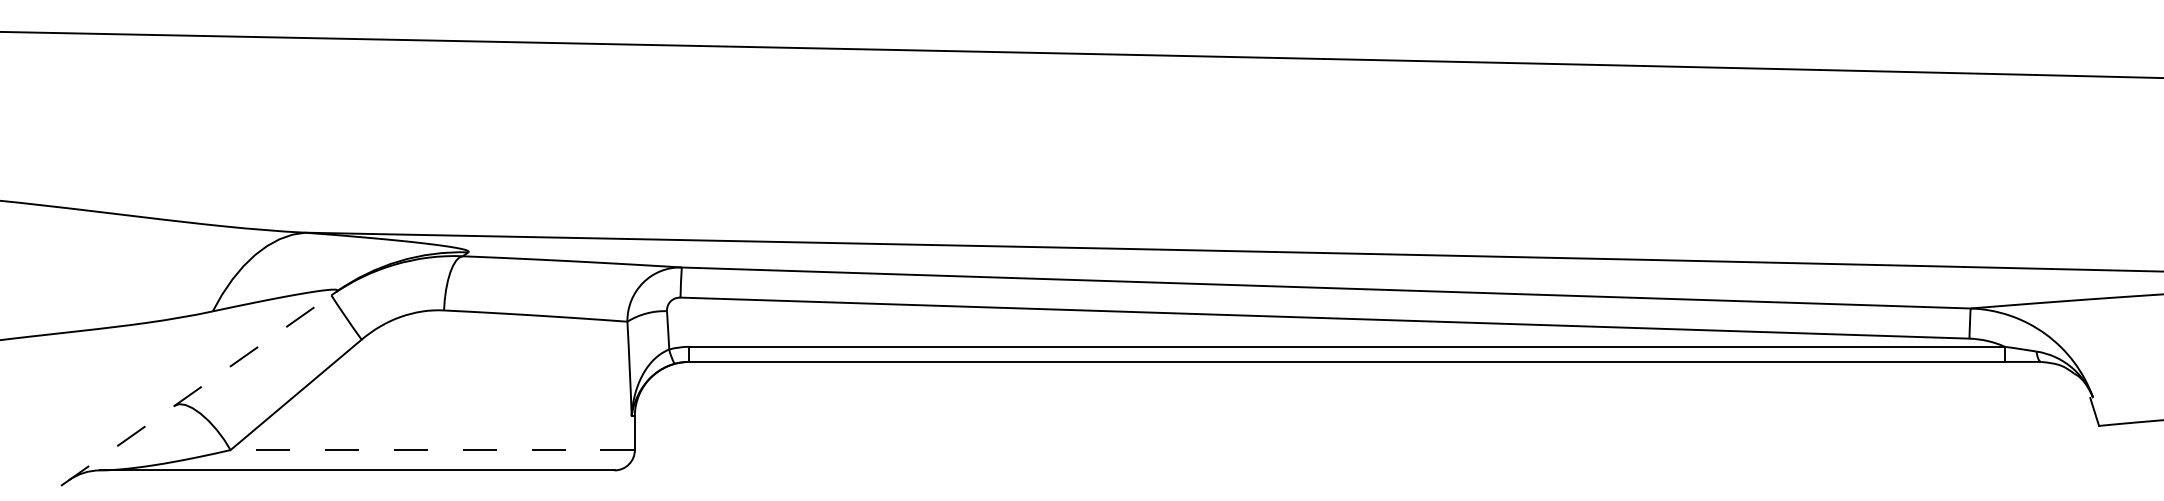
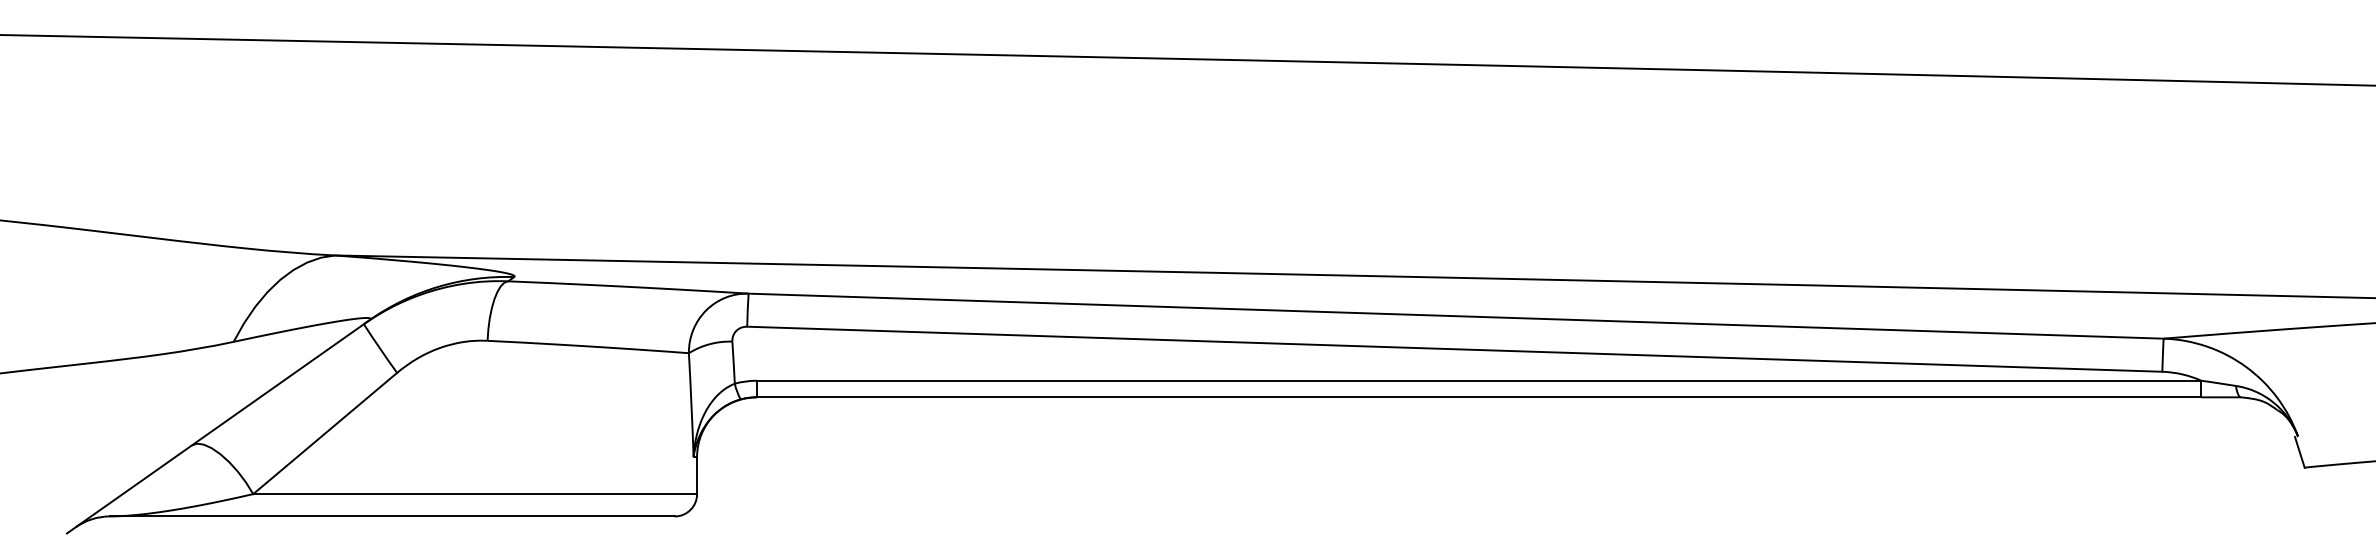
line: (198, 388) -> (218, 426), dashed -> solid
line: (432, 450) -> (474, 494), dashed -> solid

